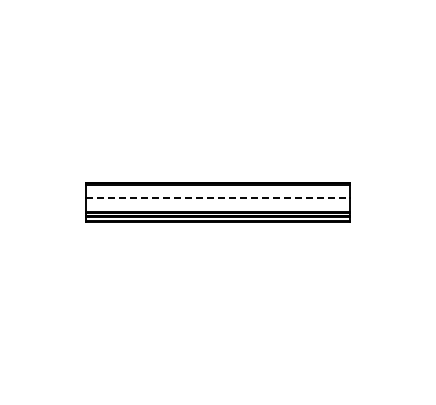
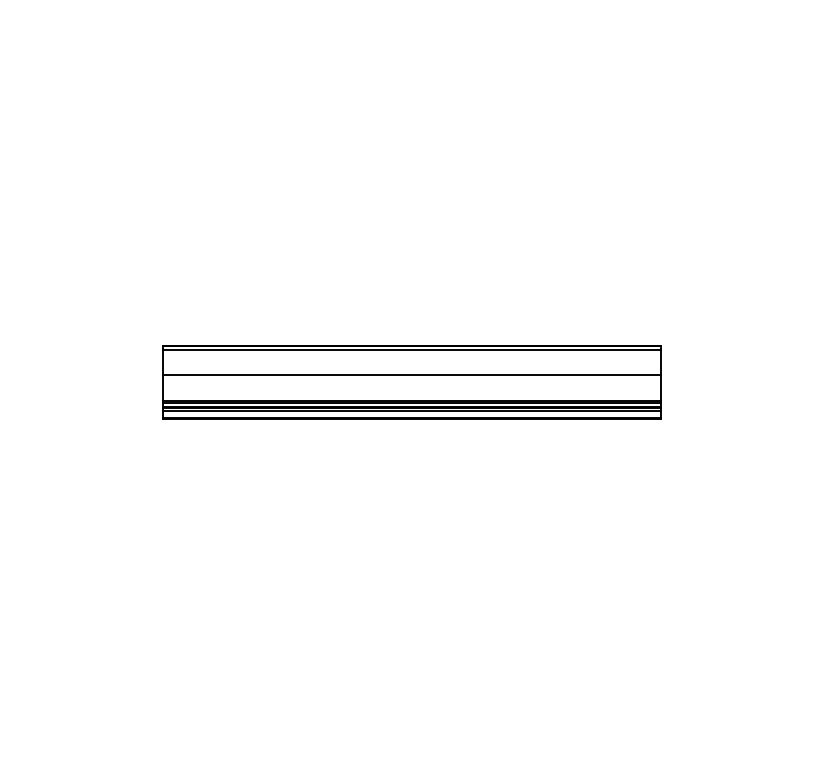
line: (217, 198) -> (411, 374), dashed -> solid

